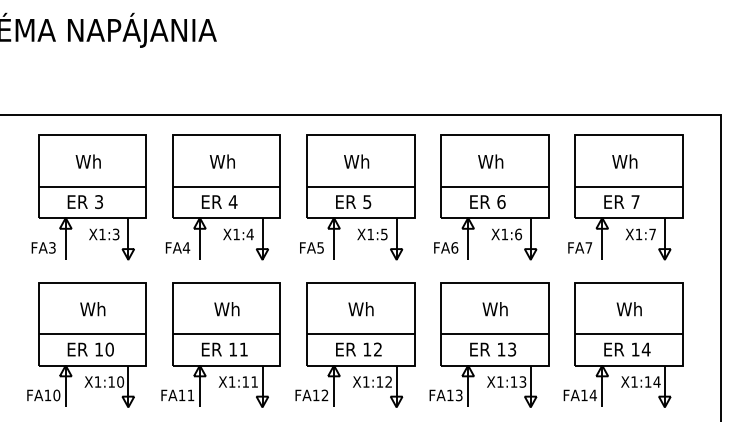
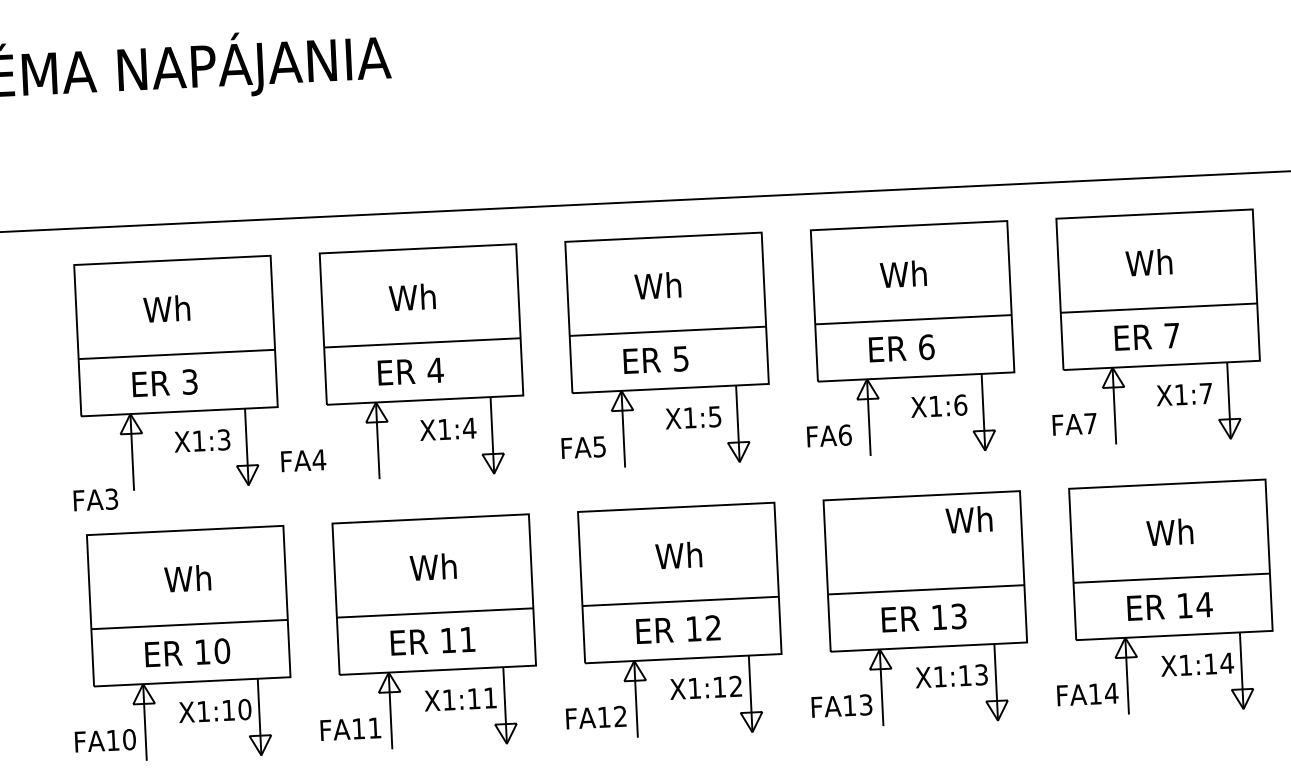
text: (43, 247) -> (95, 499), moved
text: (177, 247) -> (302, 460), moved
text: (494, 309) -> (967, 520), moved

